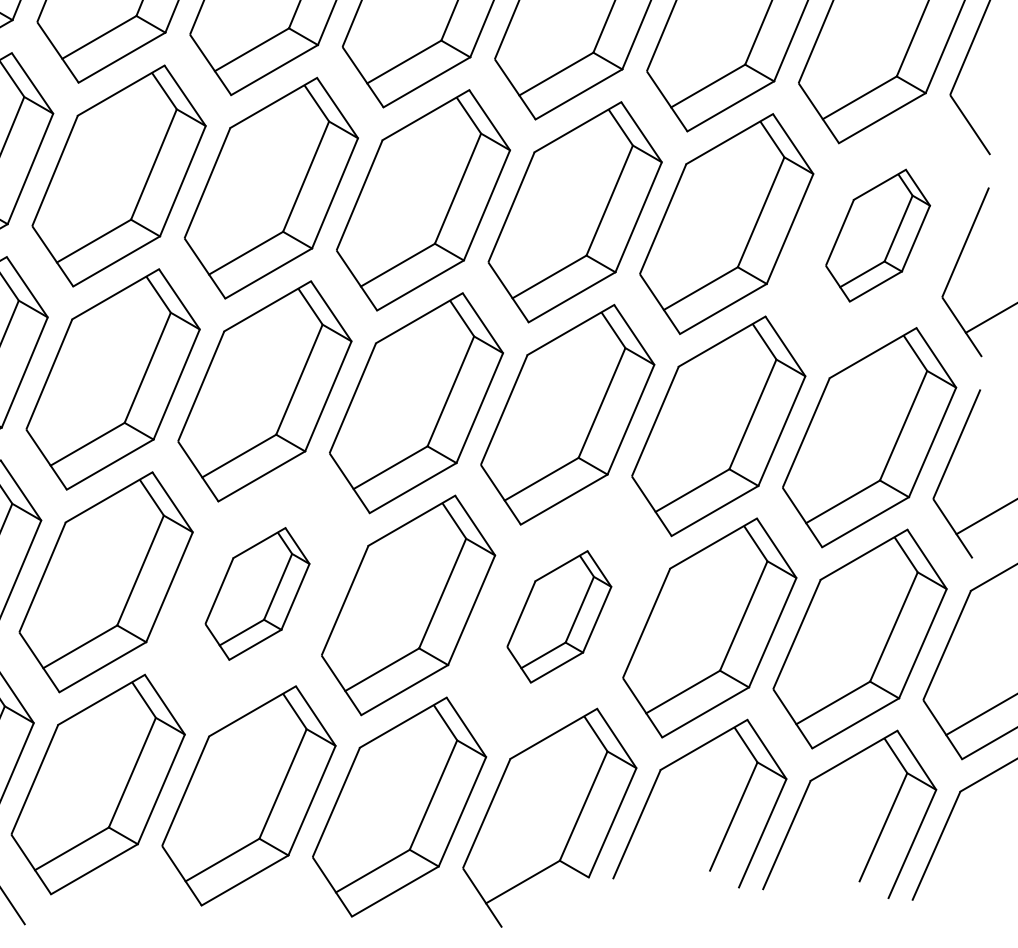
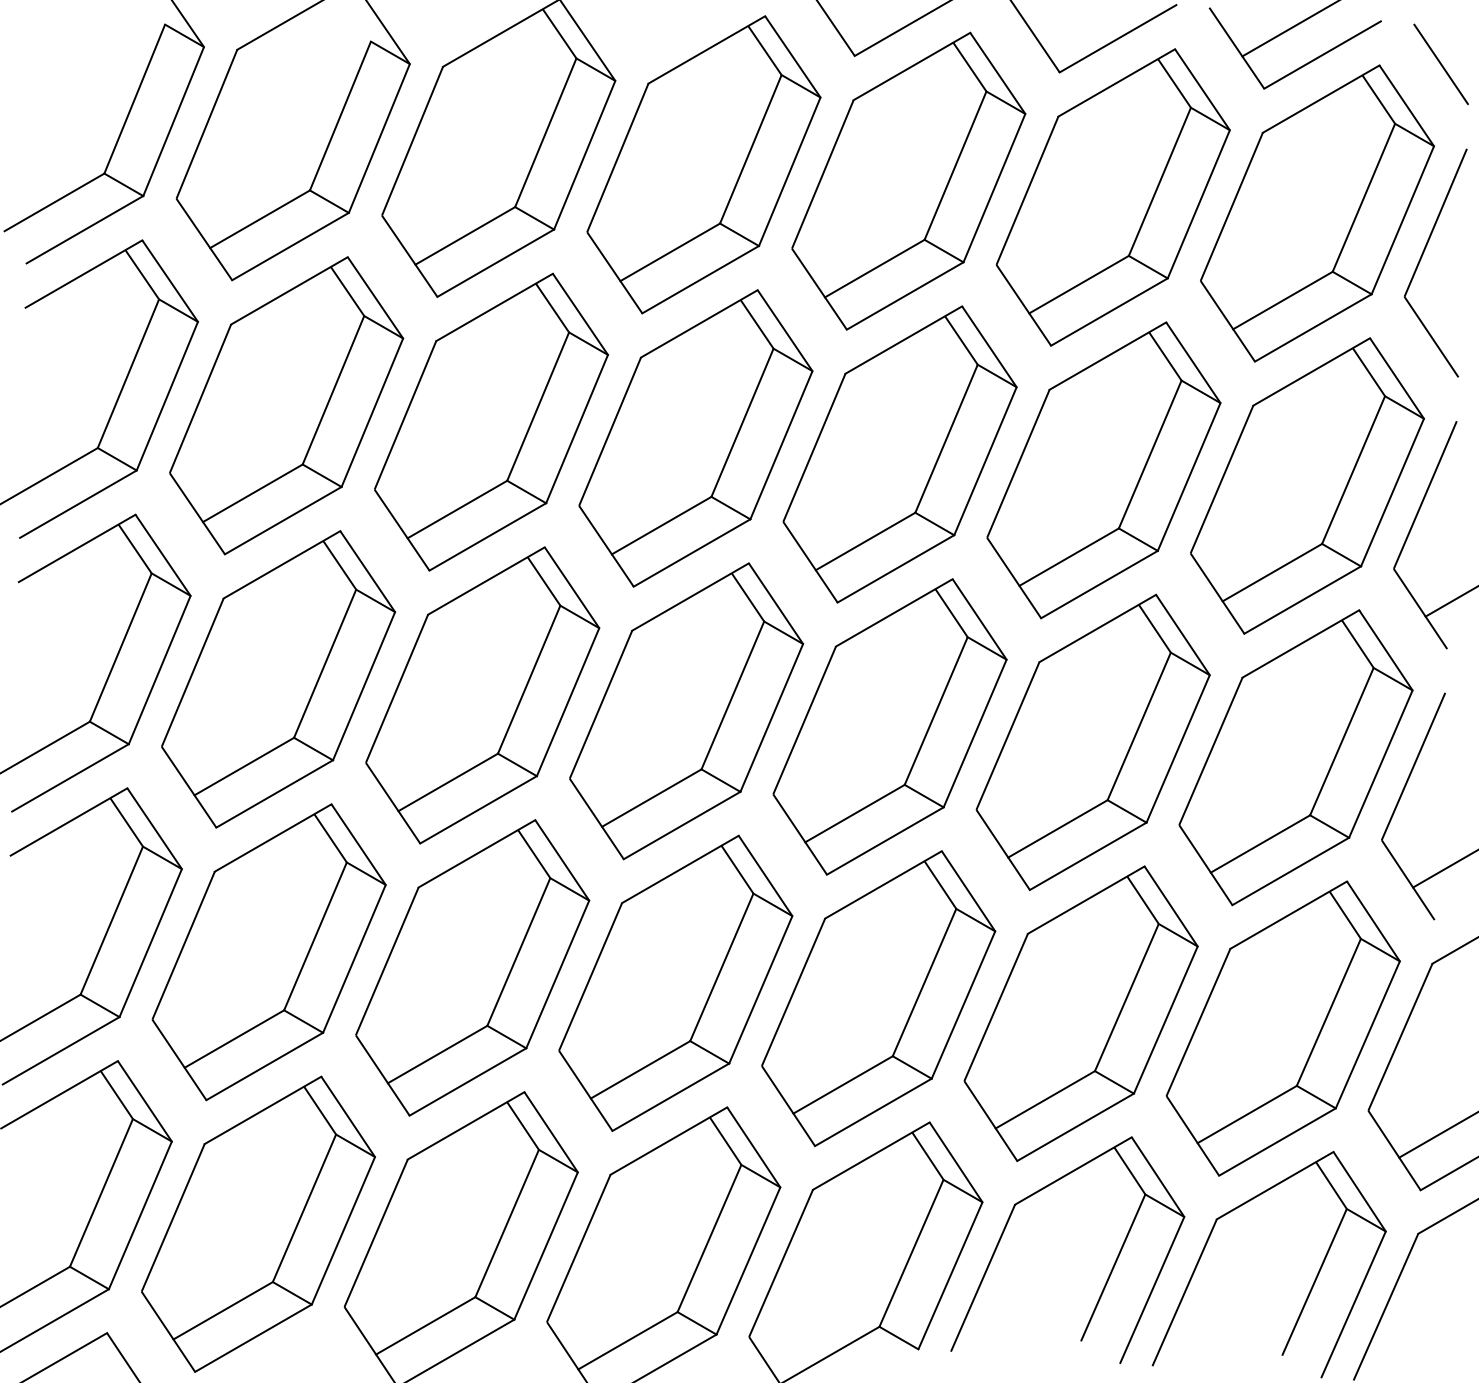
part: (878, 235) -> (1307, 485), size x1.67
part: (257, 593) -> (472, 967), size x1.67
part: (559, 616) -> (878, 998), size x1.67

